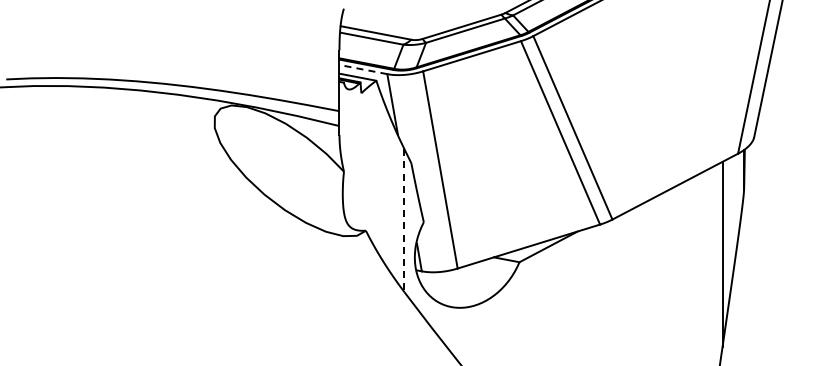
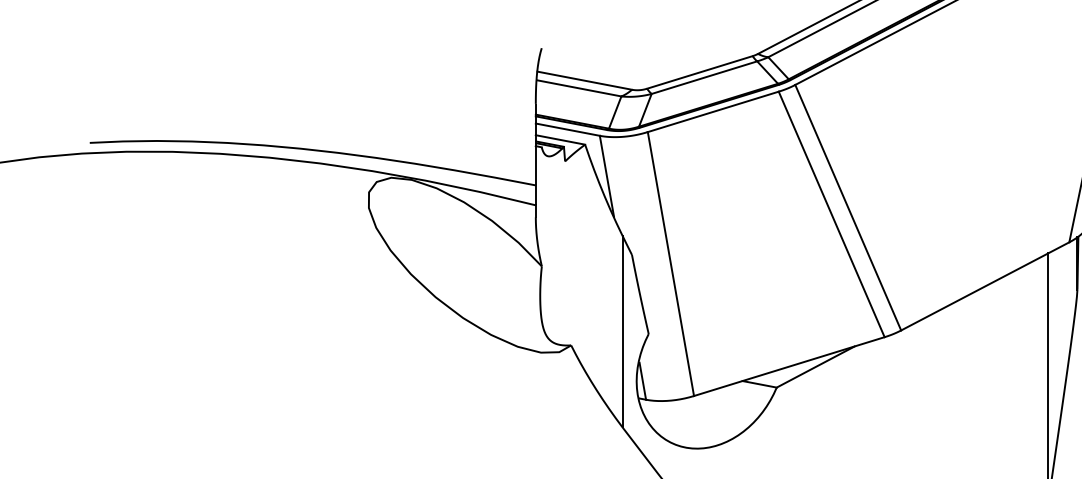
line: (362, 69) -> (566, 129), dashed -> solid
line: (404, 221) -> (622, 333), dashed -> solid

